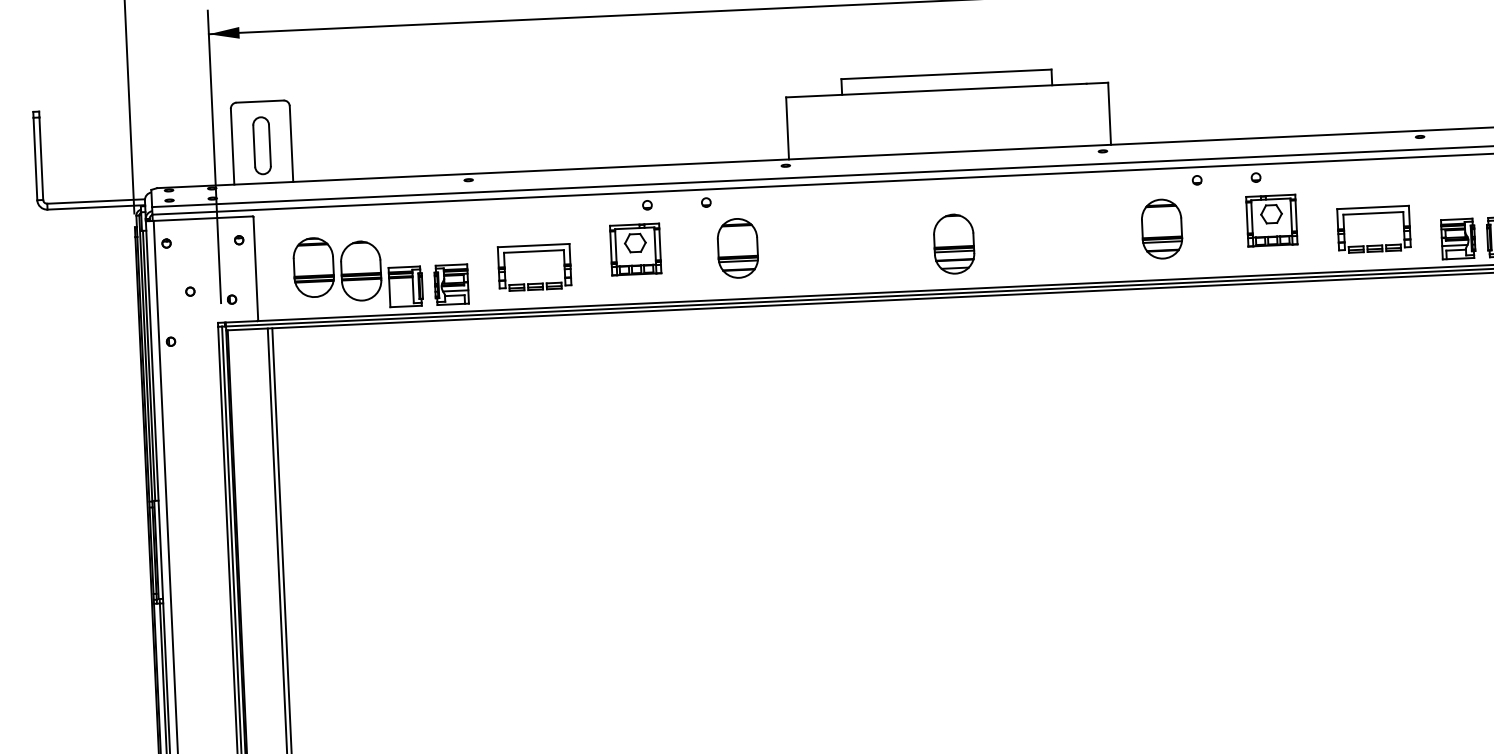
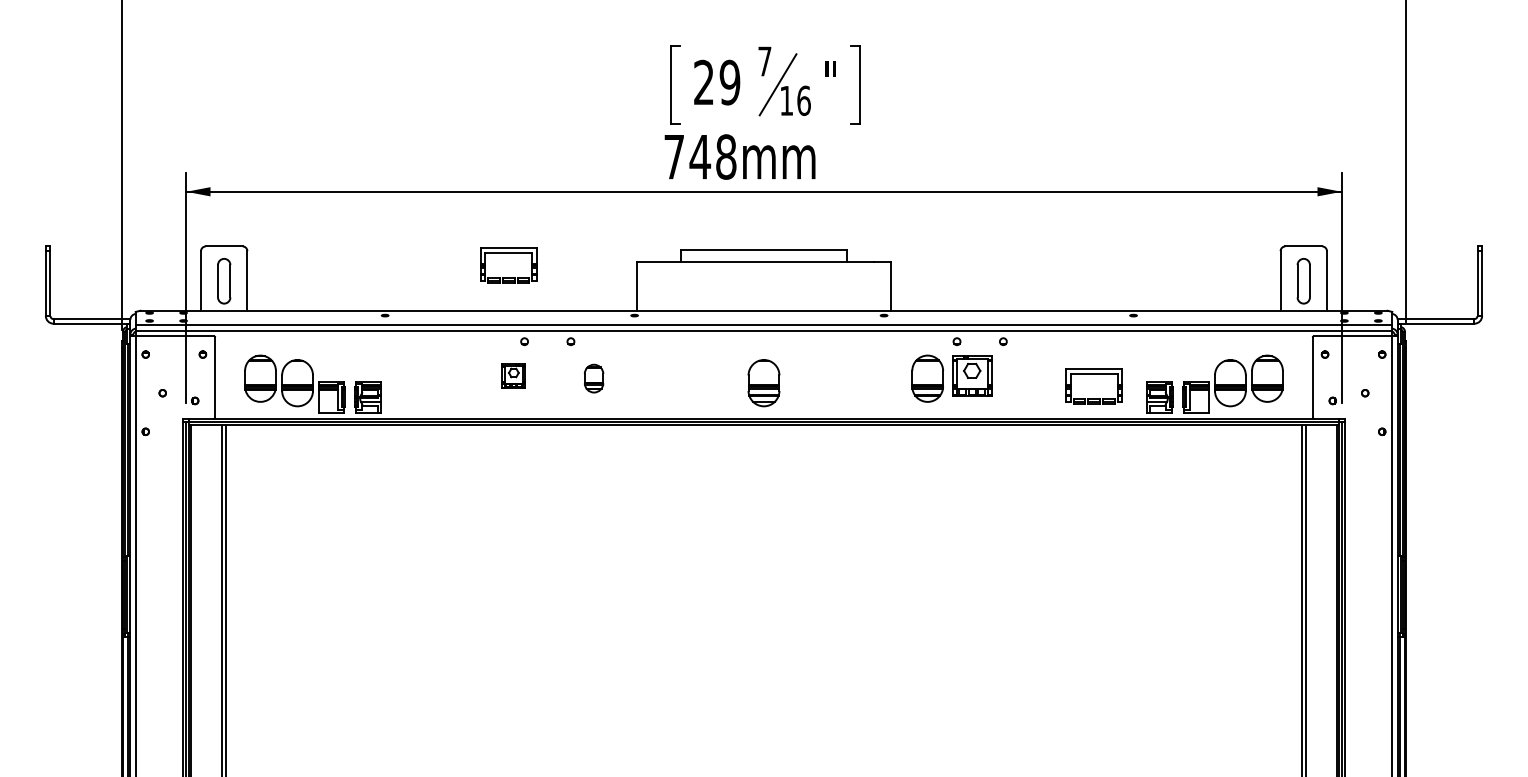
part: (1272, 219) -> (972, 375), moved
part: (635, 248) -> (513, 375), size x0.6
part: (737, 248) -> (593, 378), size x0.6
part: (533, 252) -> (508, 253), moved

